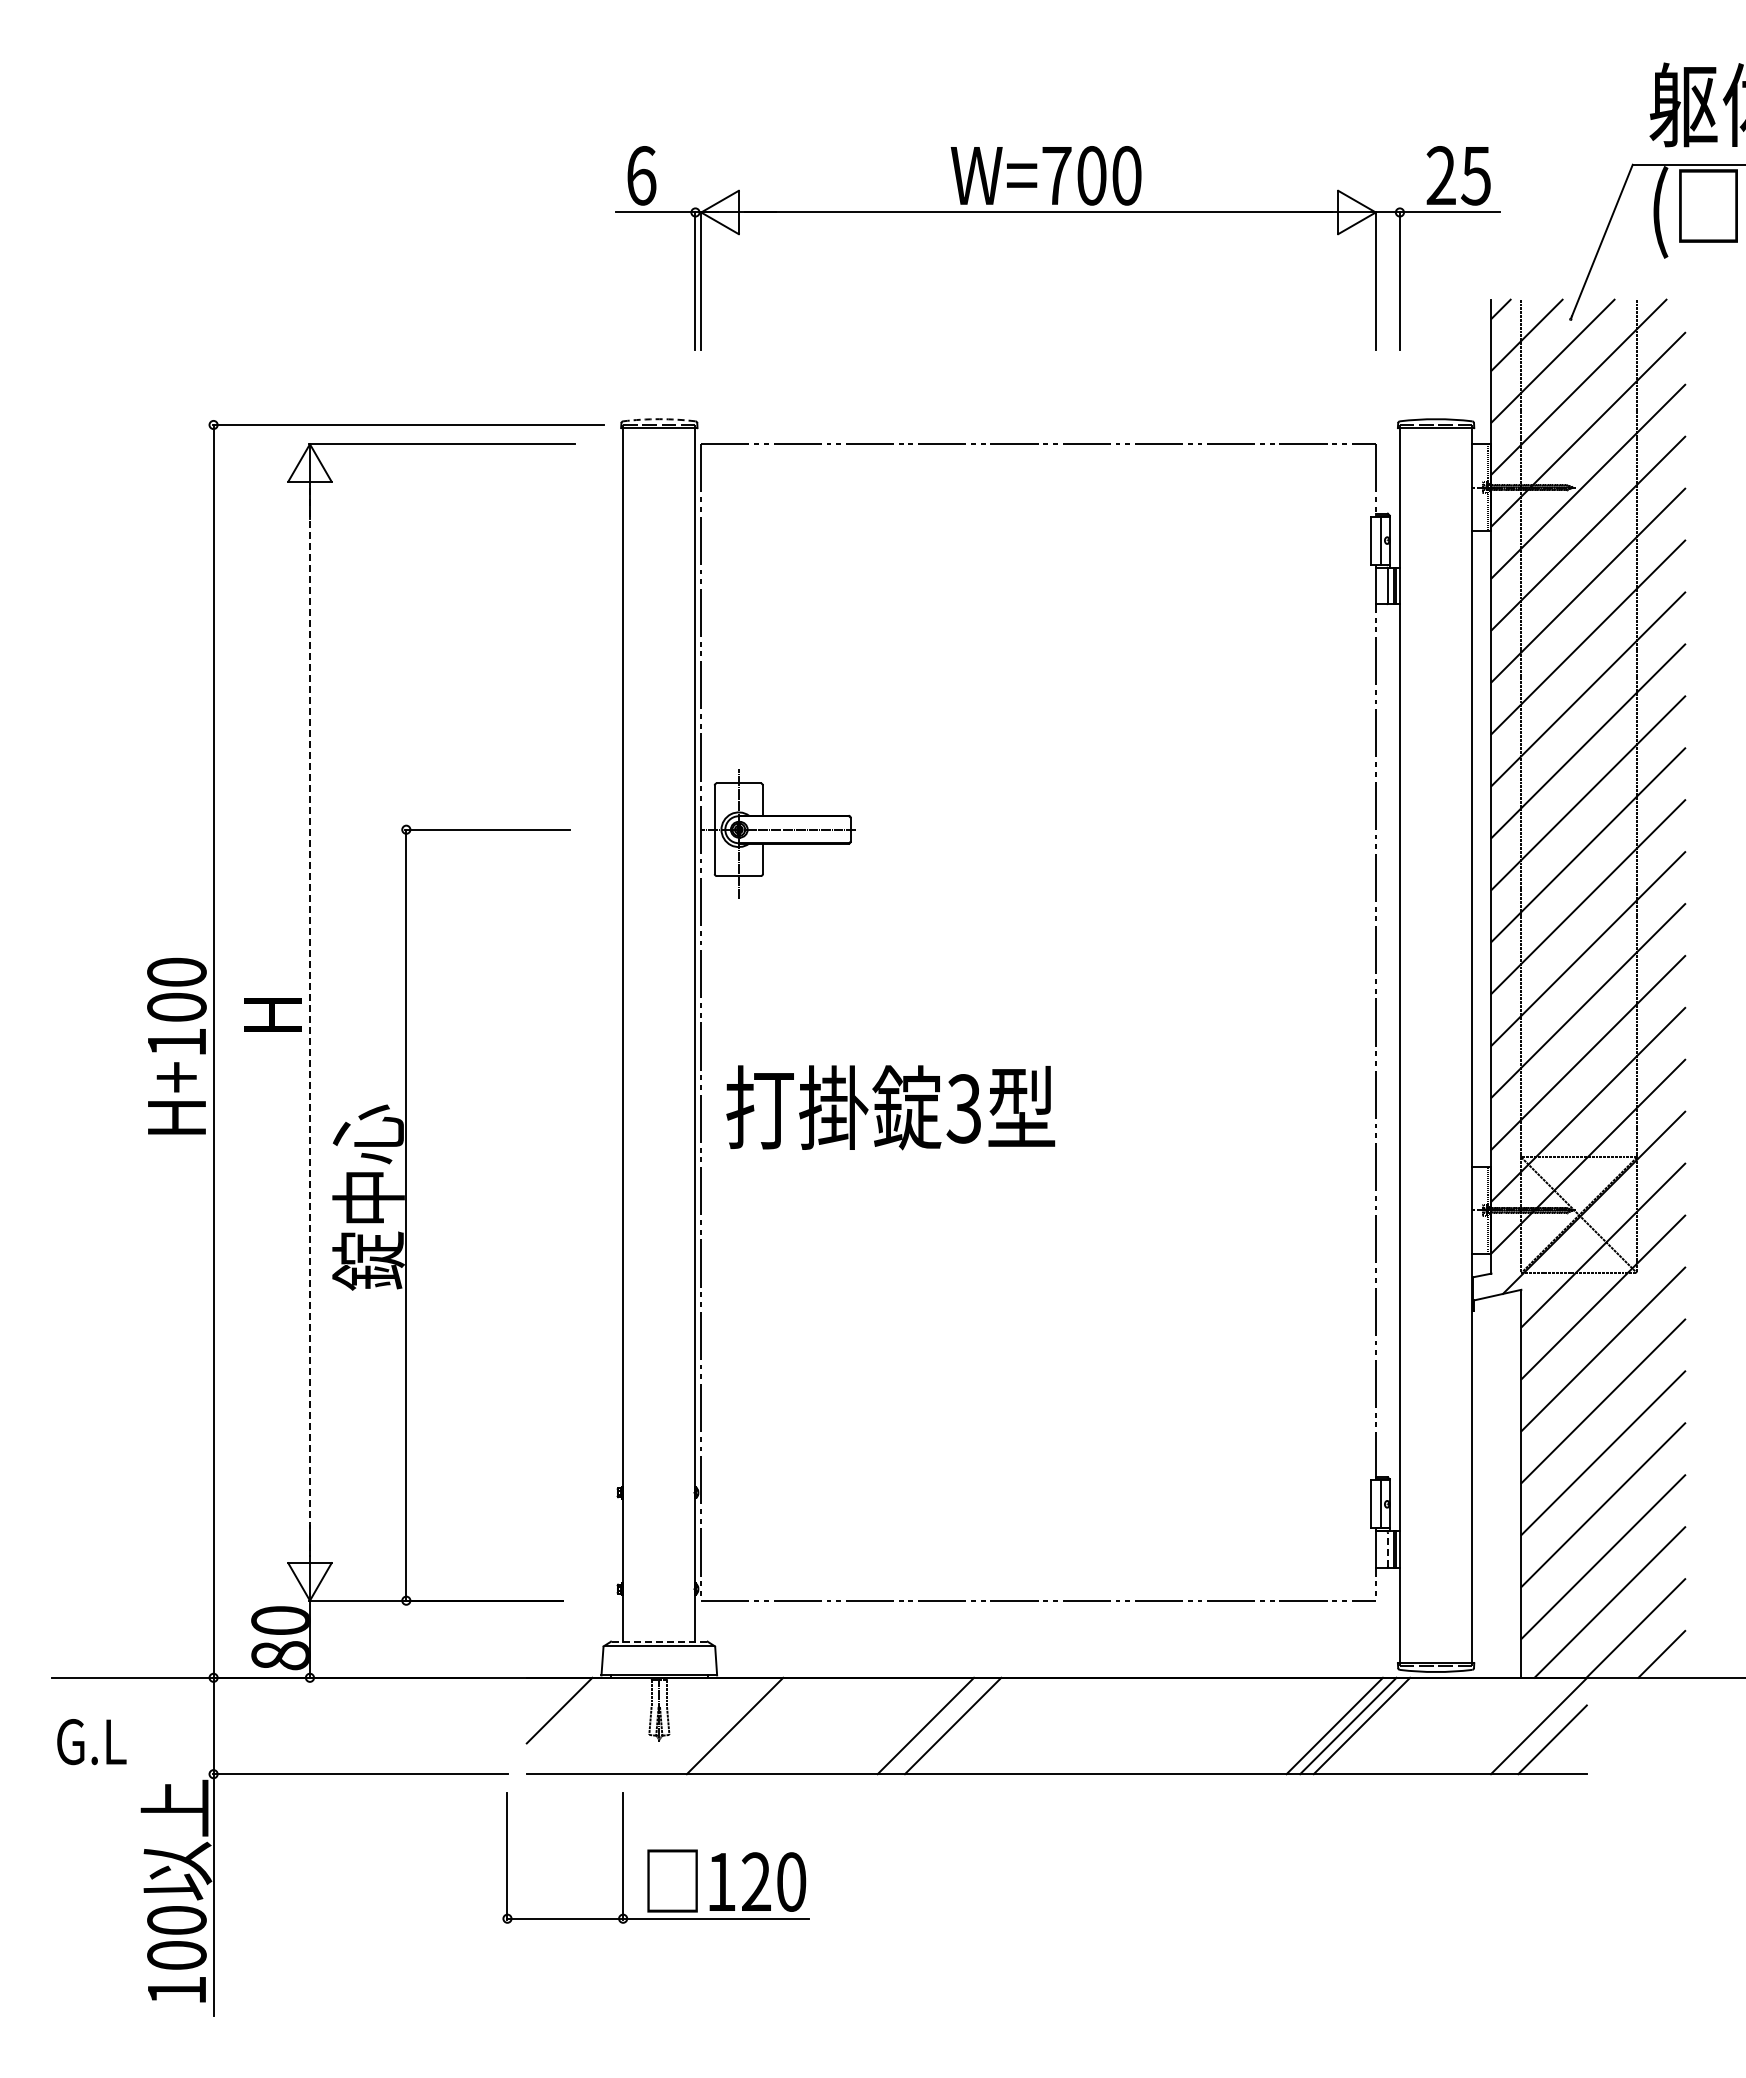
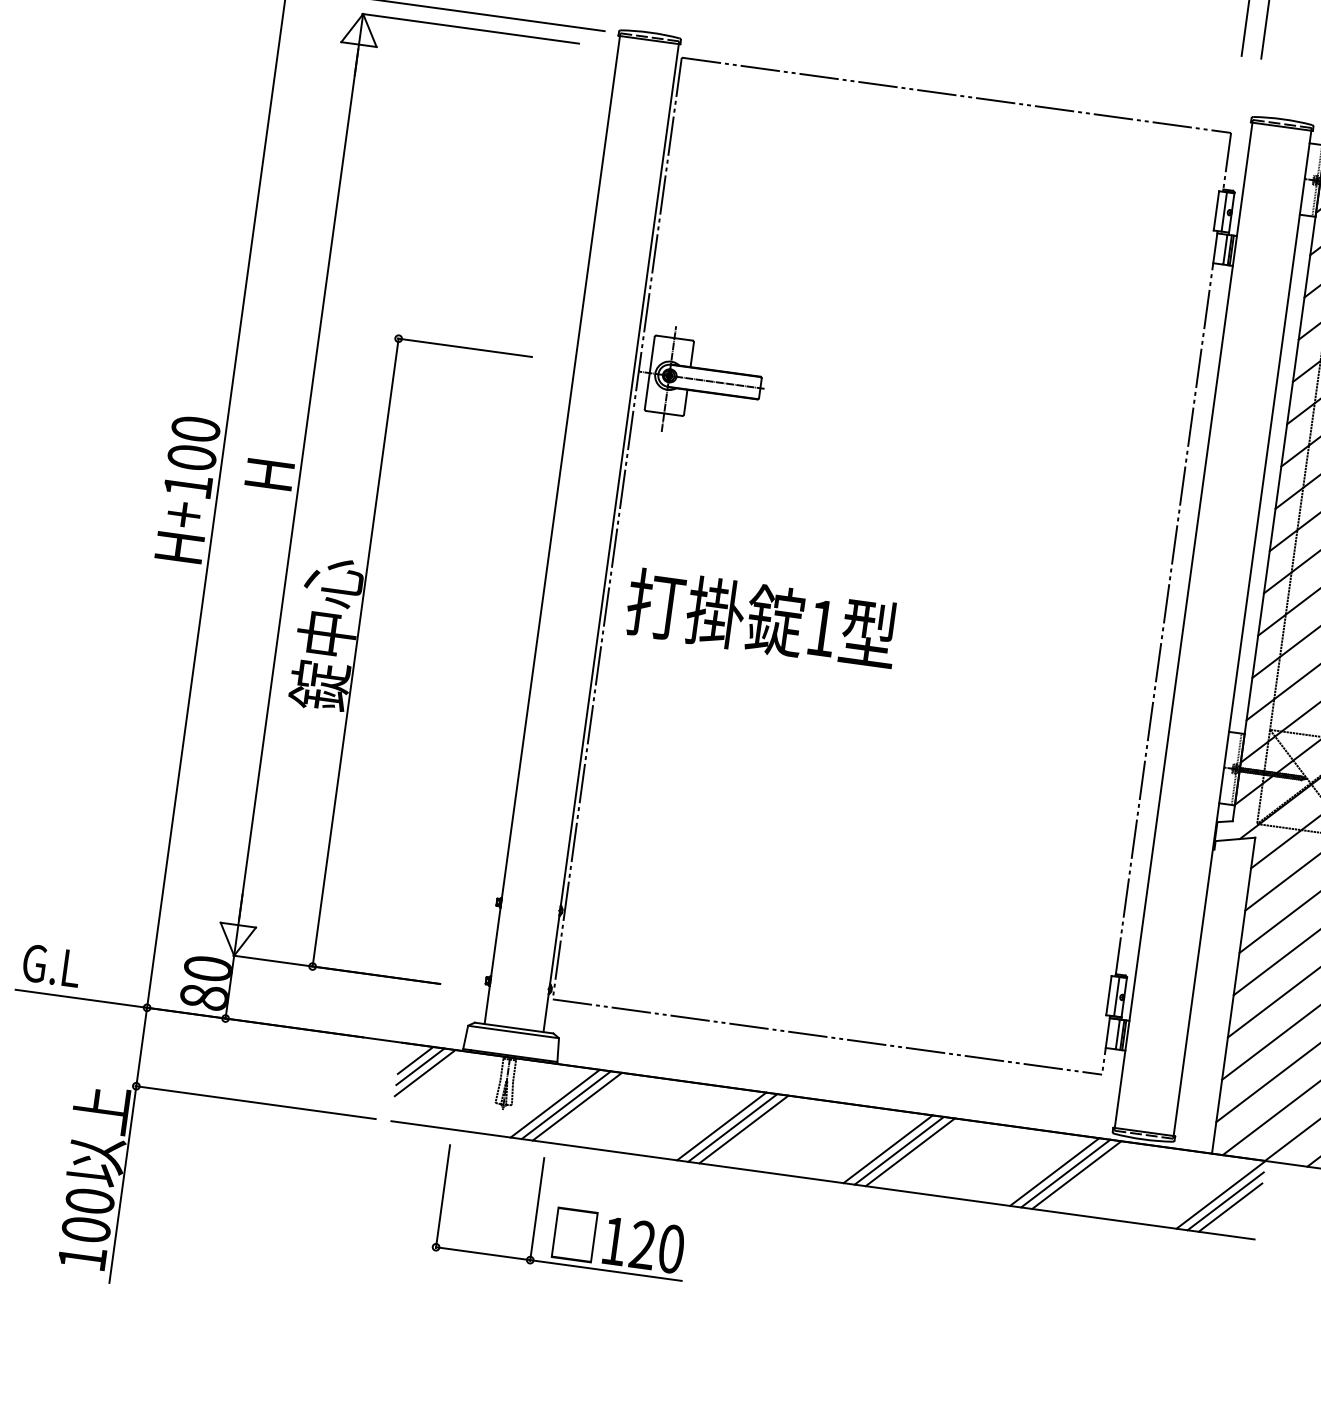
arc: (659, 419) -> (650, 32), dashed -> solid
line: (309, 1022) -> (298, 484), dashed -> solid
text: (963, 1108) -> (821, 627), 3 -> 1
line: (1388, 1549) -> (1118, 1034), dashed -> solid
line: (659, 1641) -> (514, 1027), dashed -> solid
line: (545, 1696) -> (415, 1060), added
line: (552, 1703) -> (420, 1066), added
line: (721, 1725) -> (555, 1103), added
line: (748, 1725) -> (577, 1106), added
line: (939, 1725) -> (732, 1127), added
line: (1130, 1725) -> (888, 1148), added
line: (1143, 1725) -> (898, 1150), added
line: (1157, 1725) -> (910, 1151), added
line: (1545, 1732) -> (1225, 1200), added
text: (91, 1742) -> (51, 966), moved
part: (655, 1857) -> (563, 1213), moved

